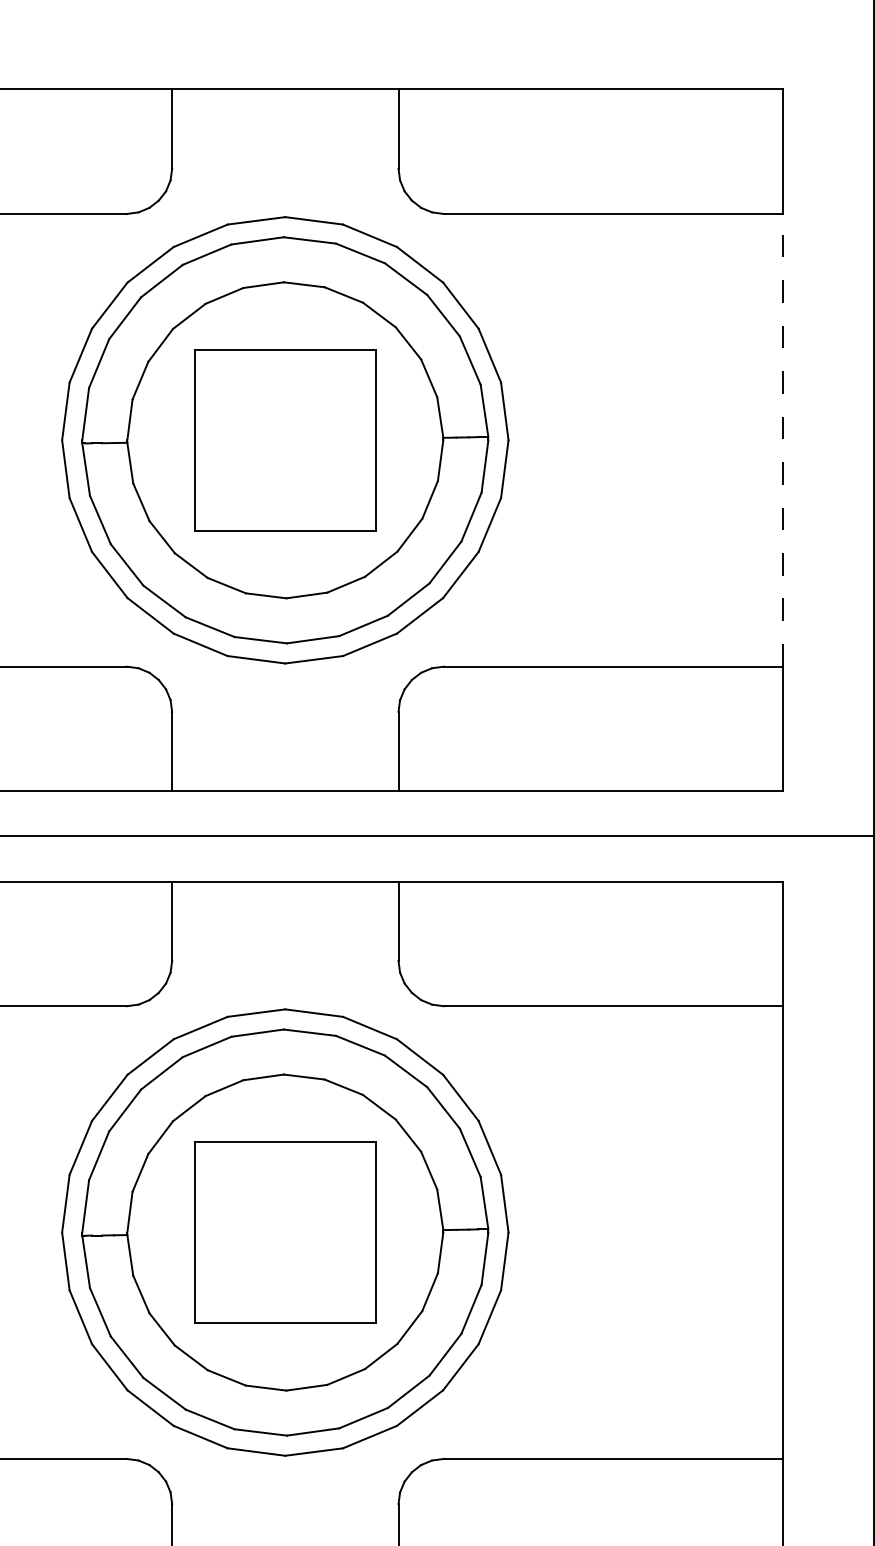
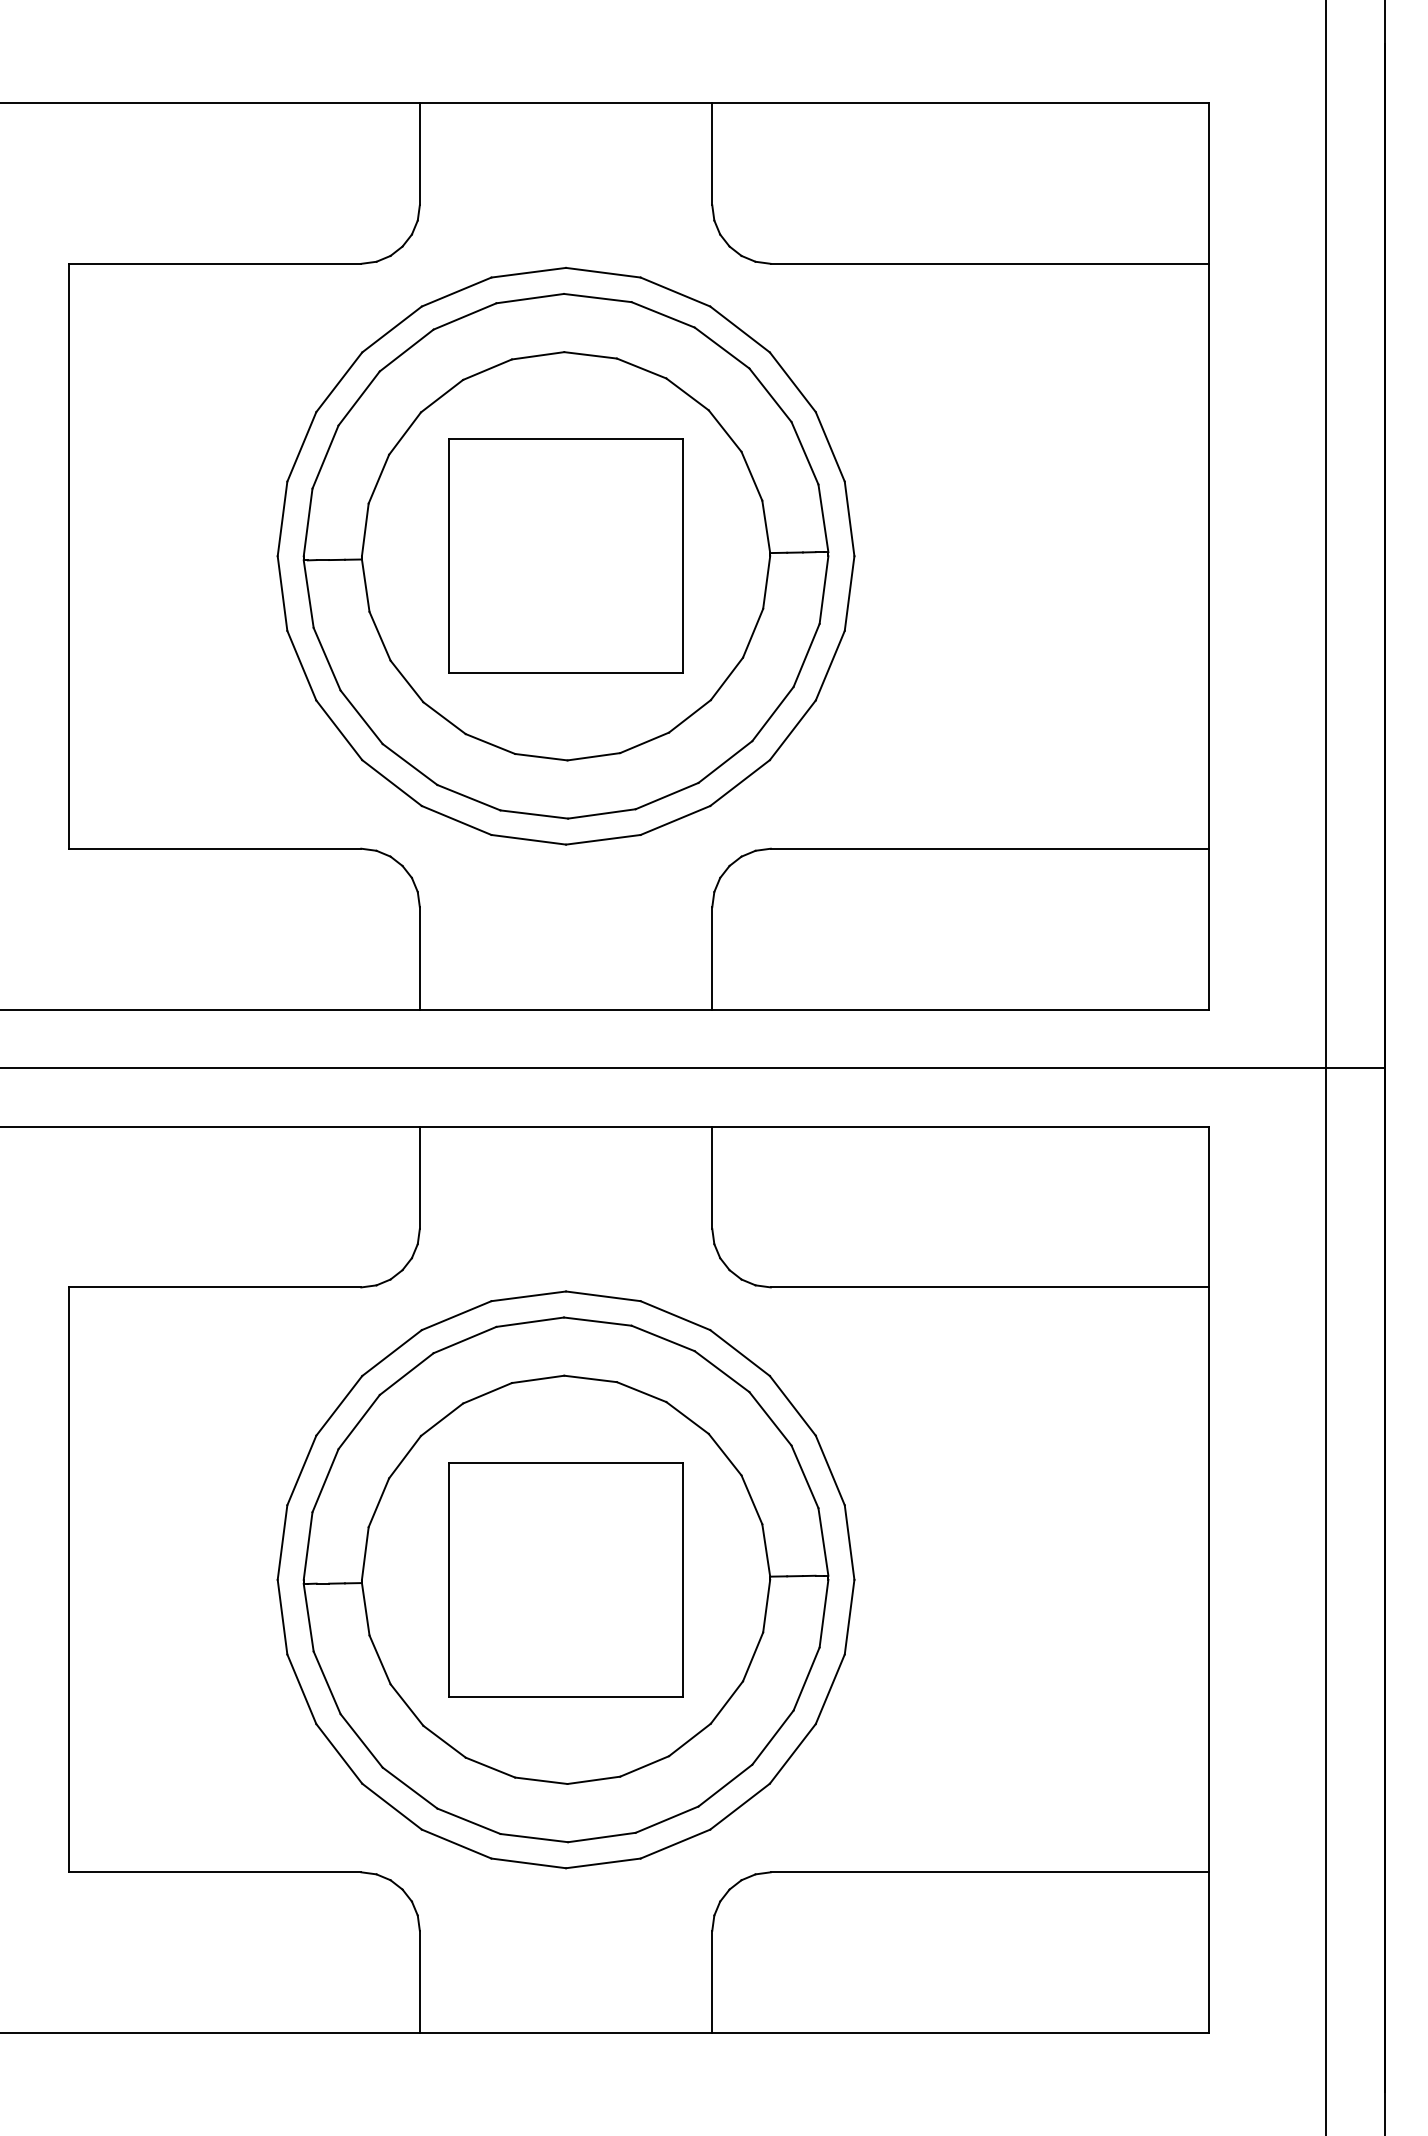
line: (783, 439) -> (1209, 555), dashed -> solid

